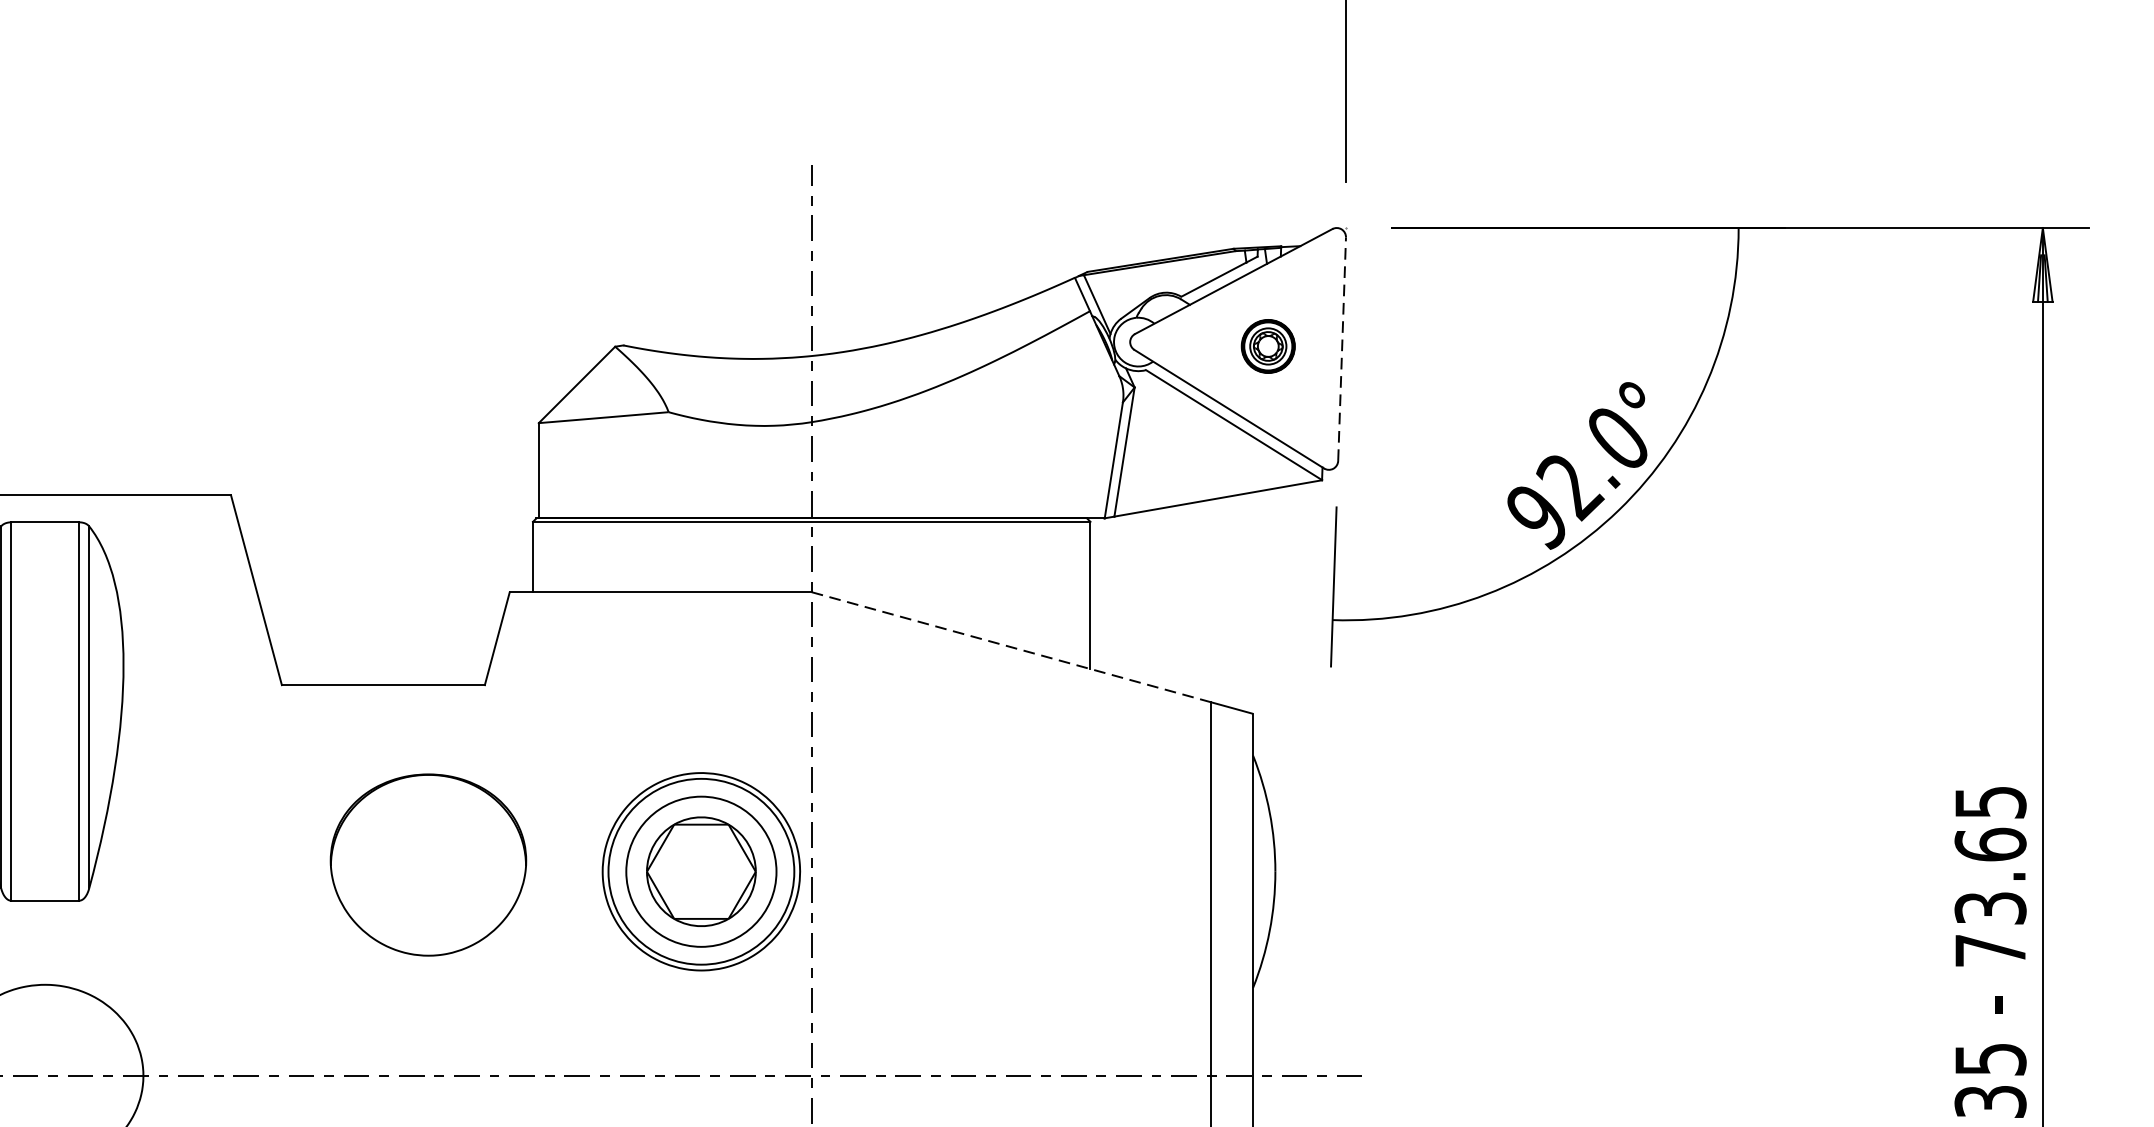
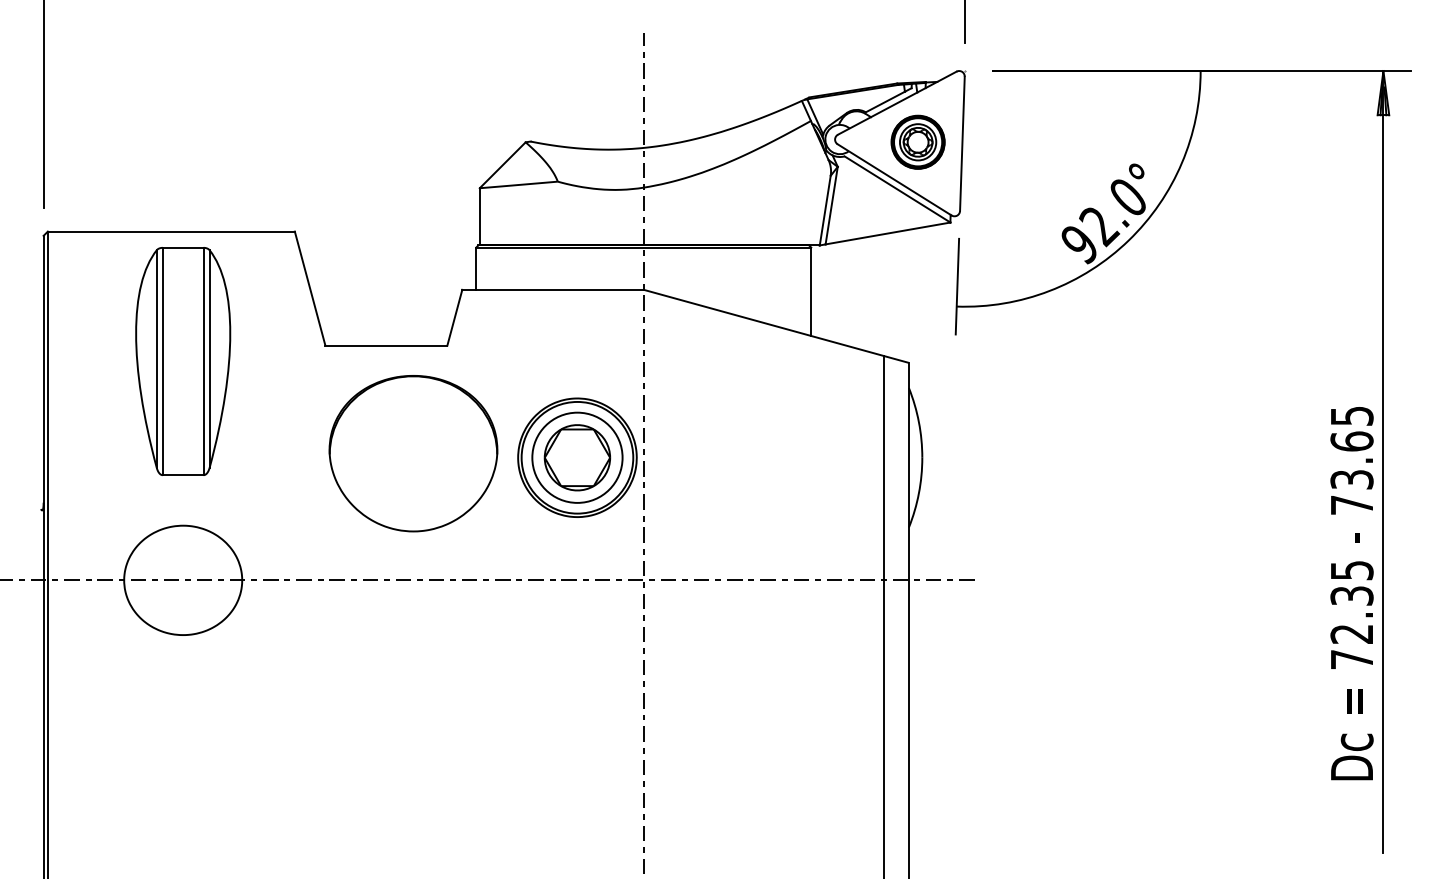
part: (1267, 345) -> (917, 141), size x1.67
line: (1342, 348) -> (962, 143), dashed -> solid
line: (1012, 648) -> (764, 323), dashed -> solid
part: (428, 864) -> (413, 453), size x1.43

